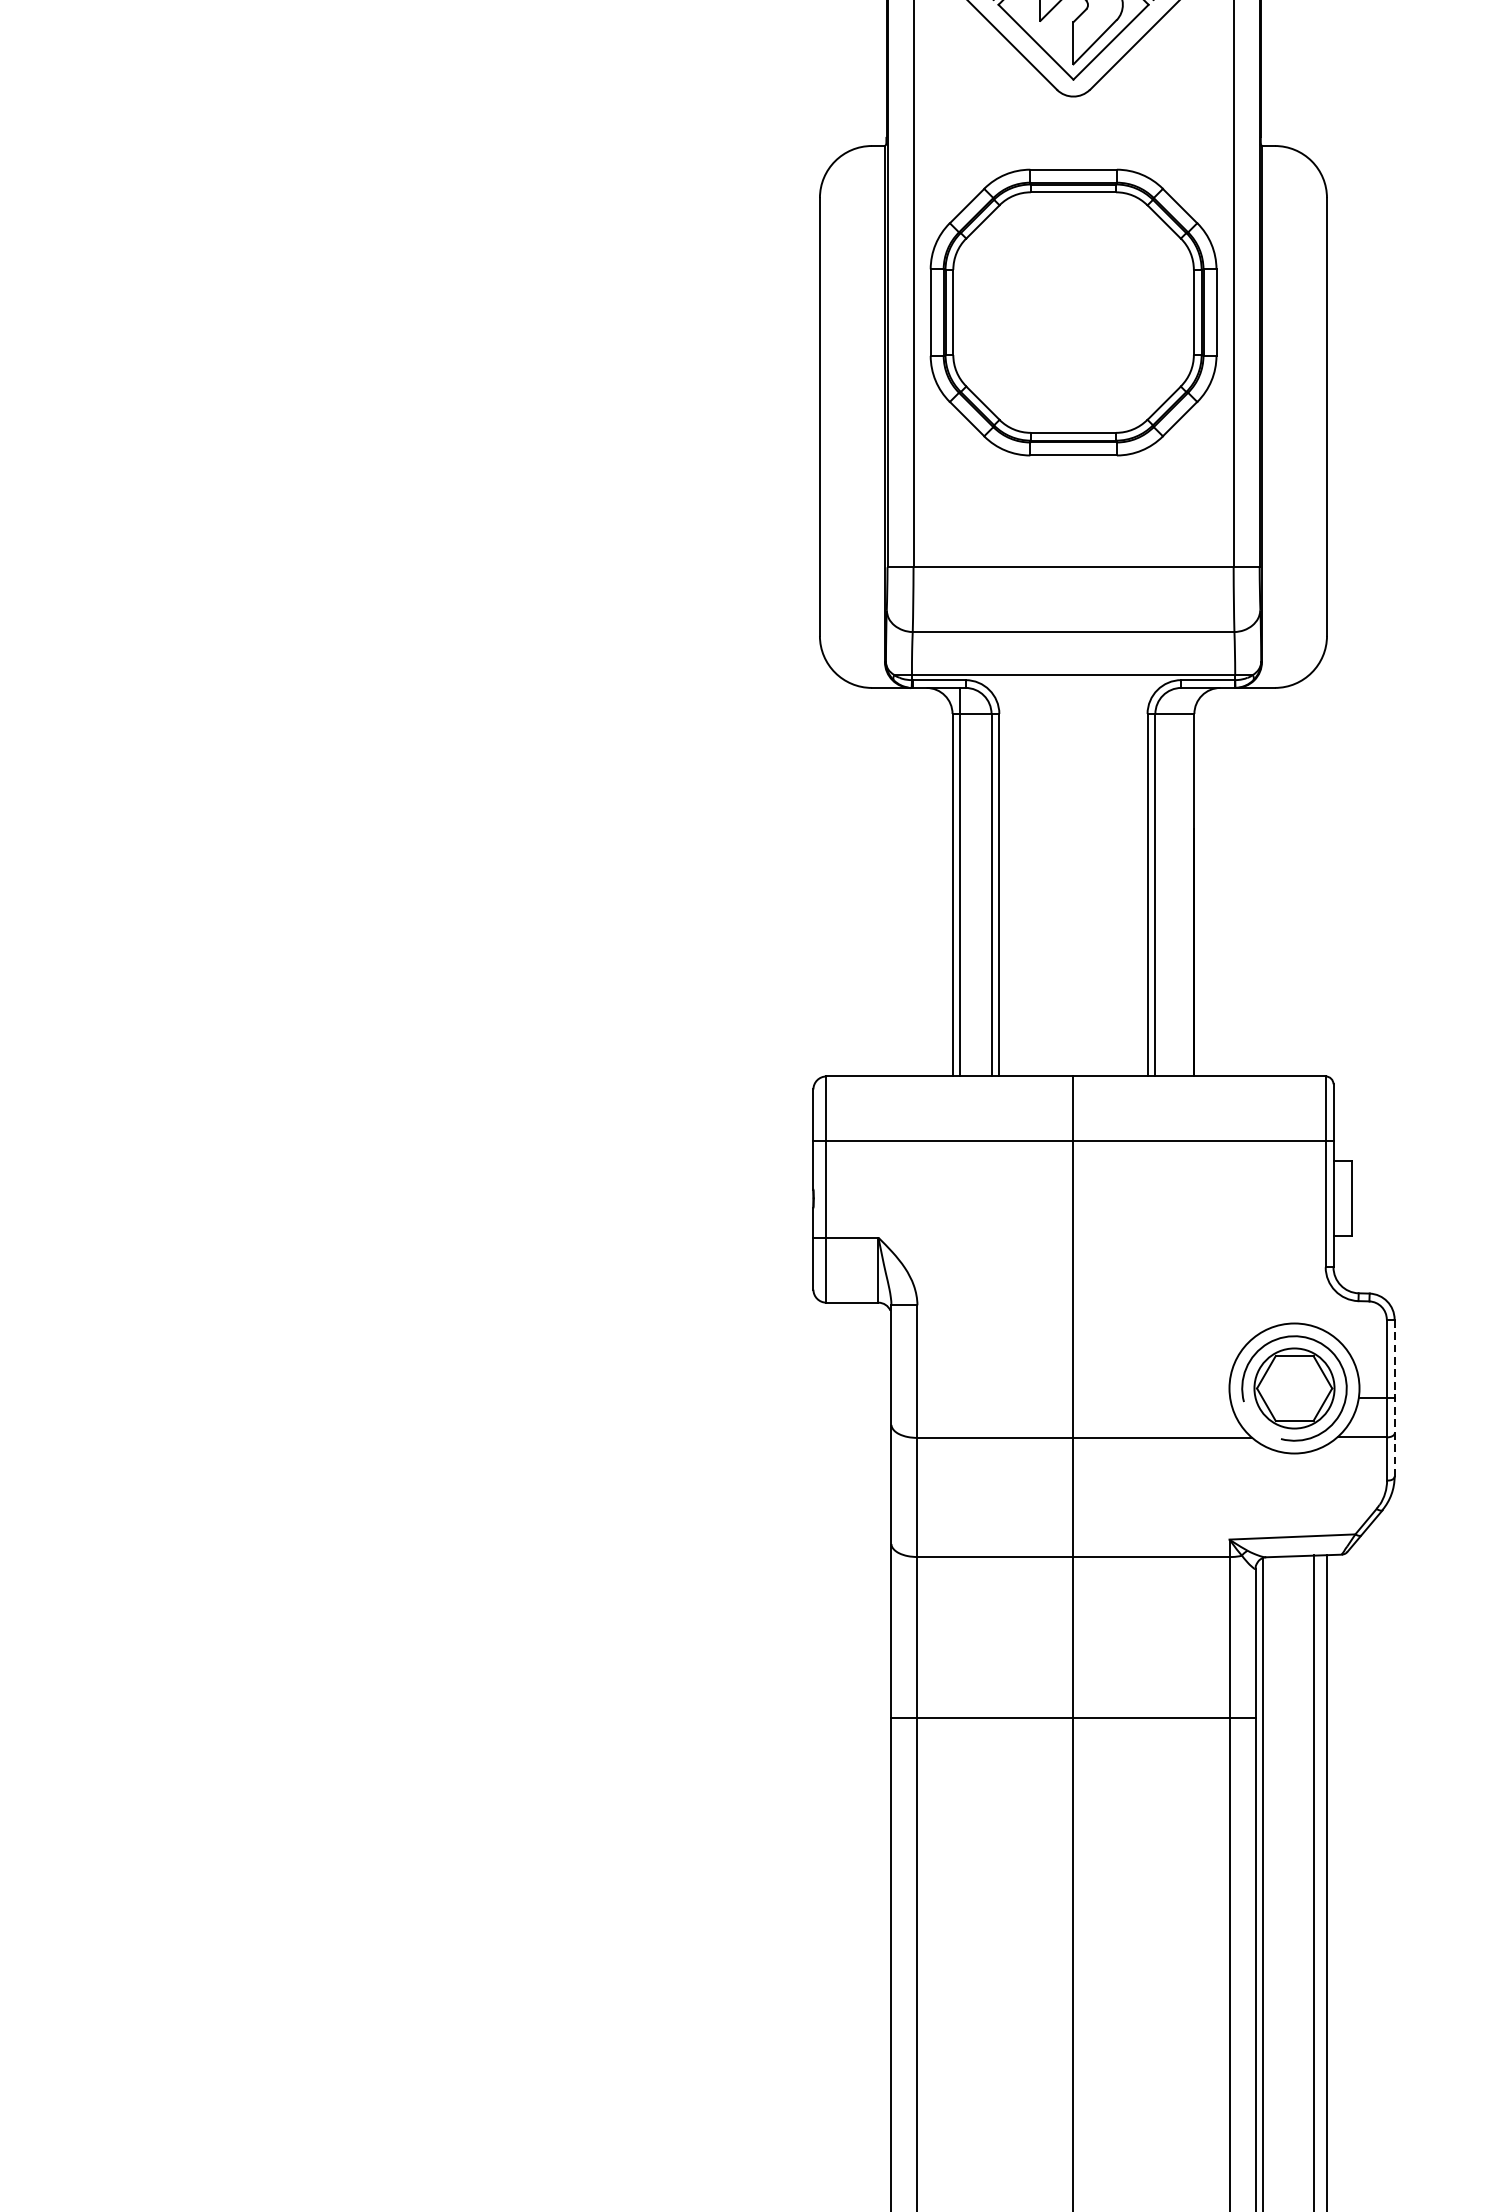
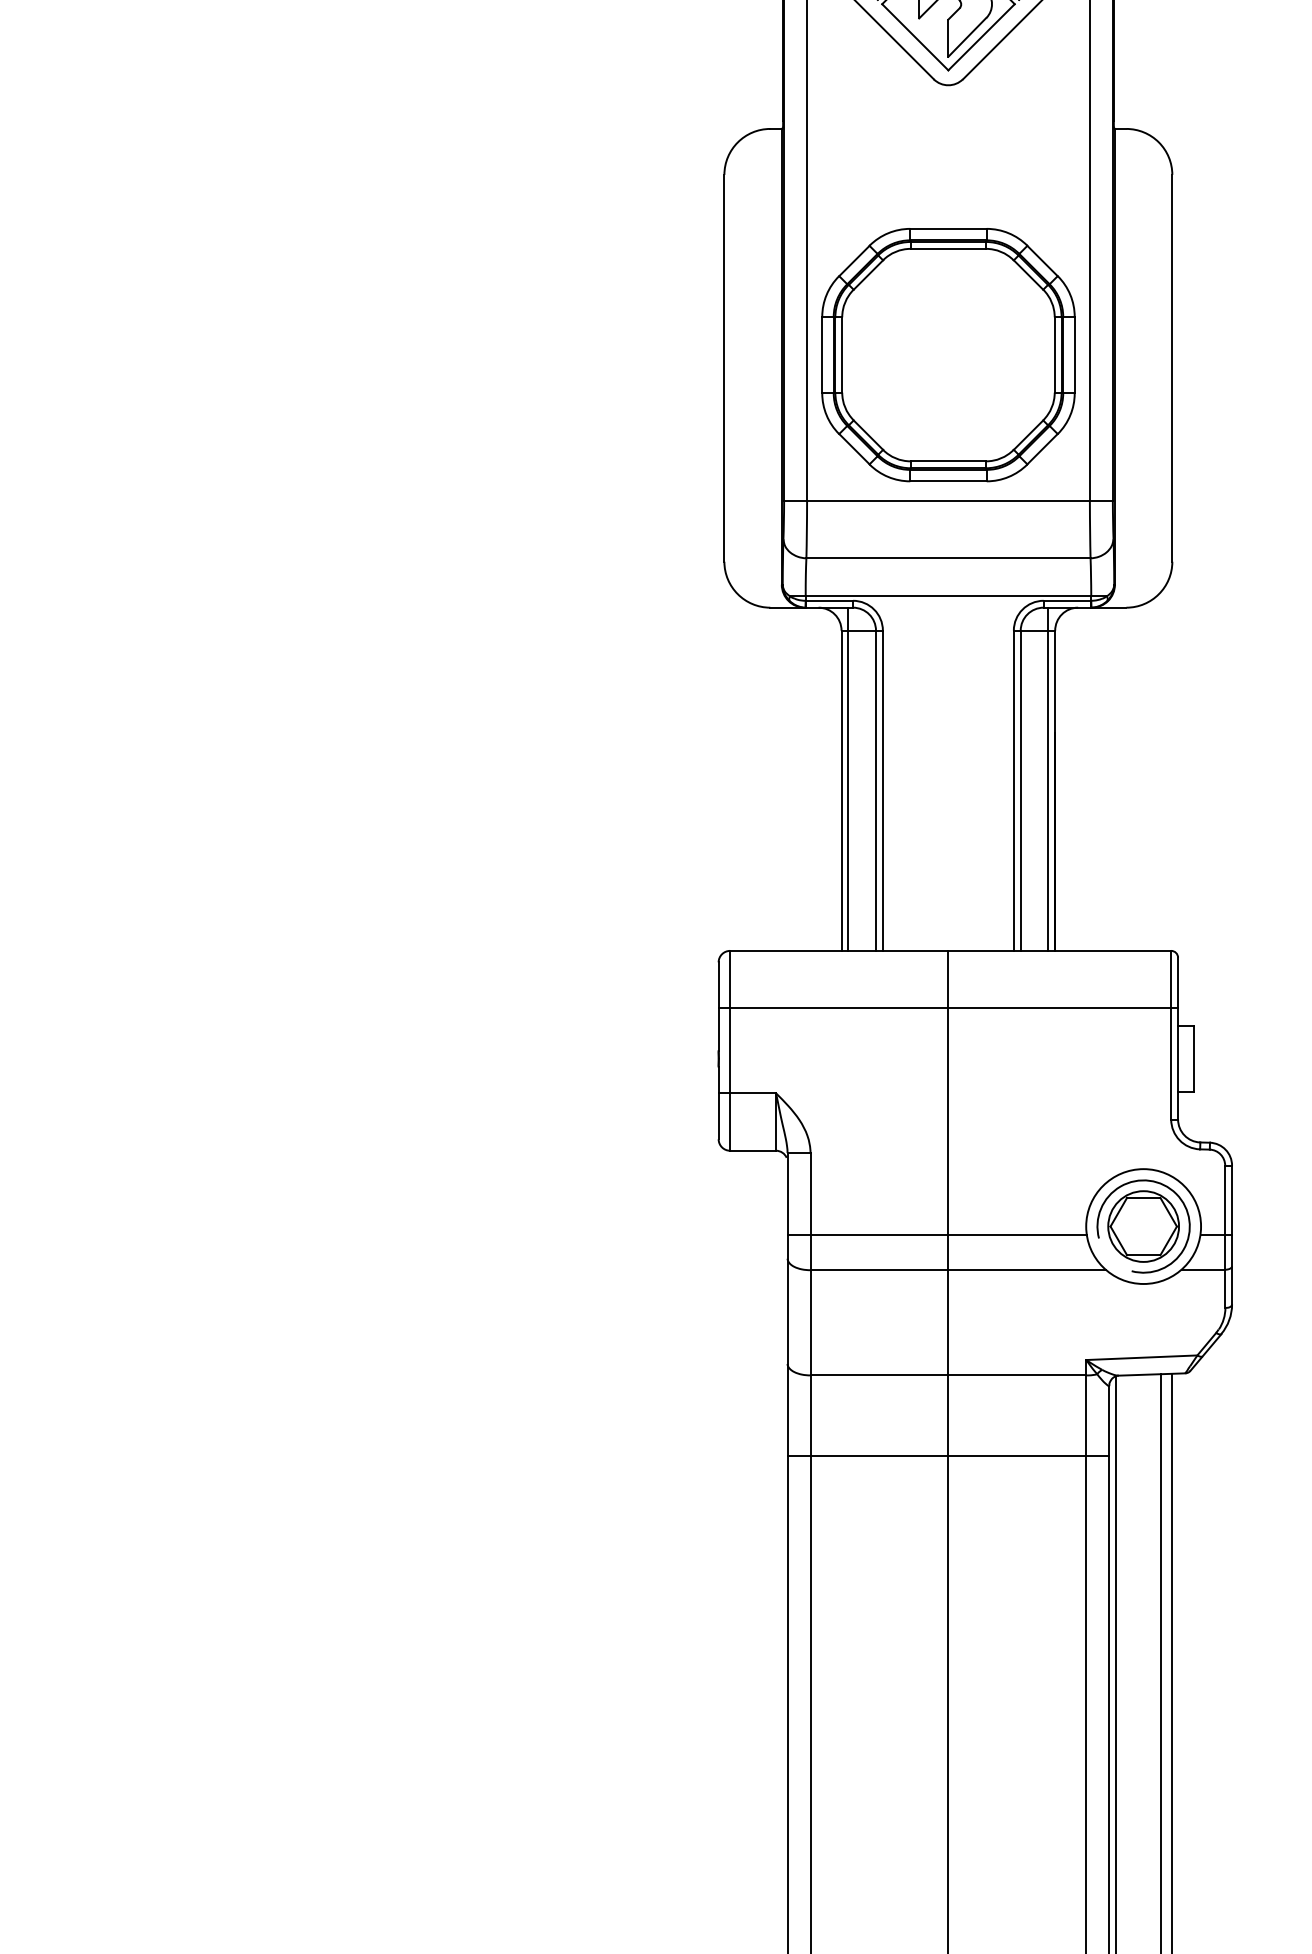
part: (1073, 313) -> (948, 355), moved
line: (1186, 881) -> (1048, 778), added
line: (1060, 1397) -> (936, 1234), added
line: (1395, 1398) -> (1232, 1235), dashed -> solid
line: (1073, 1717) -> (948, 1455), moved

